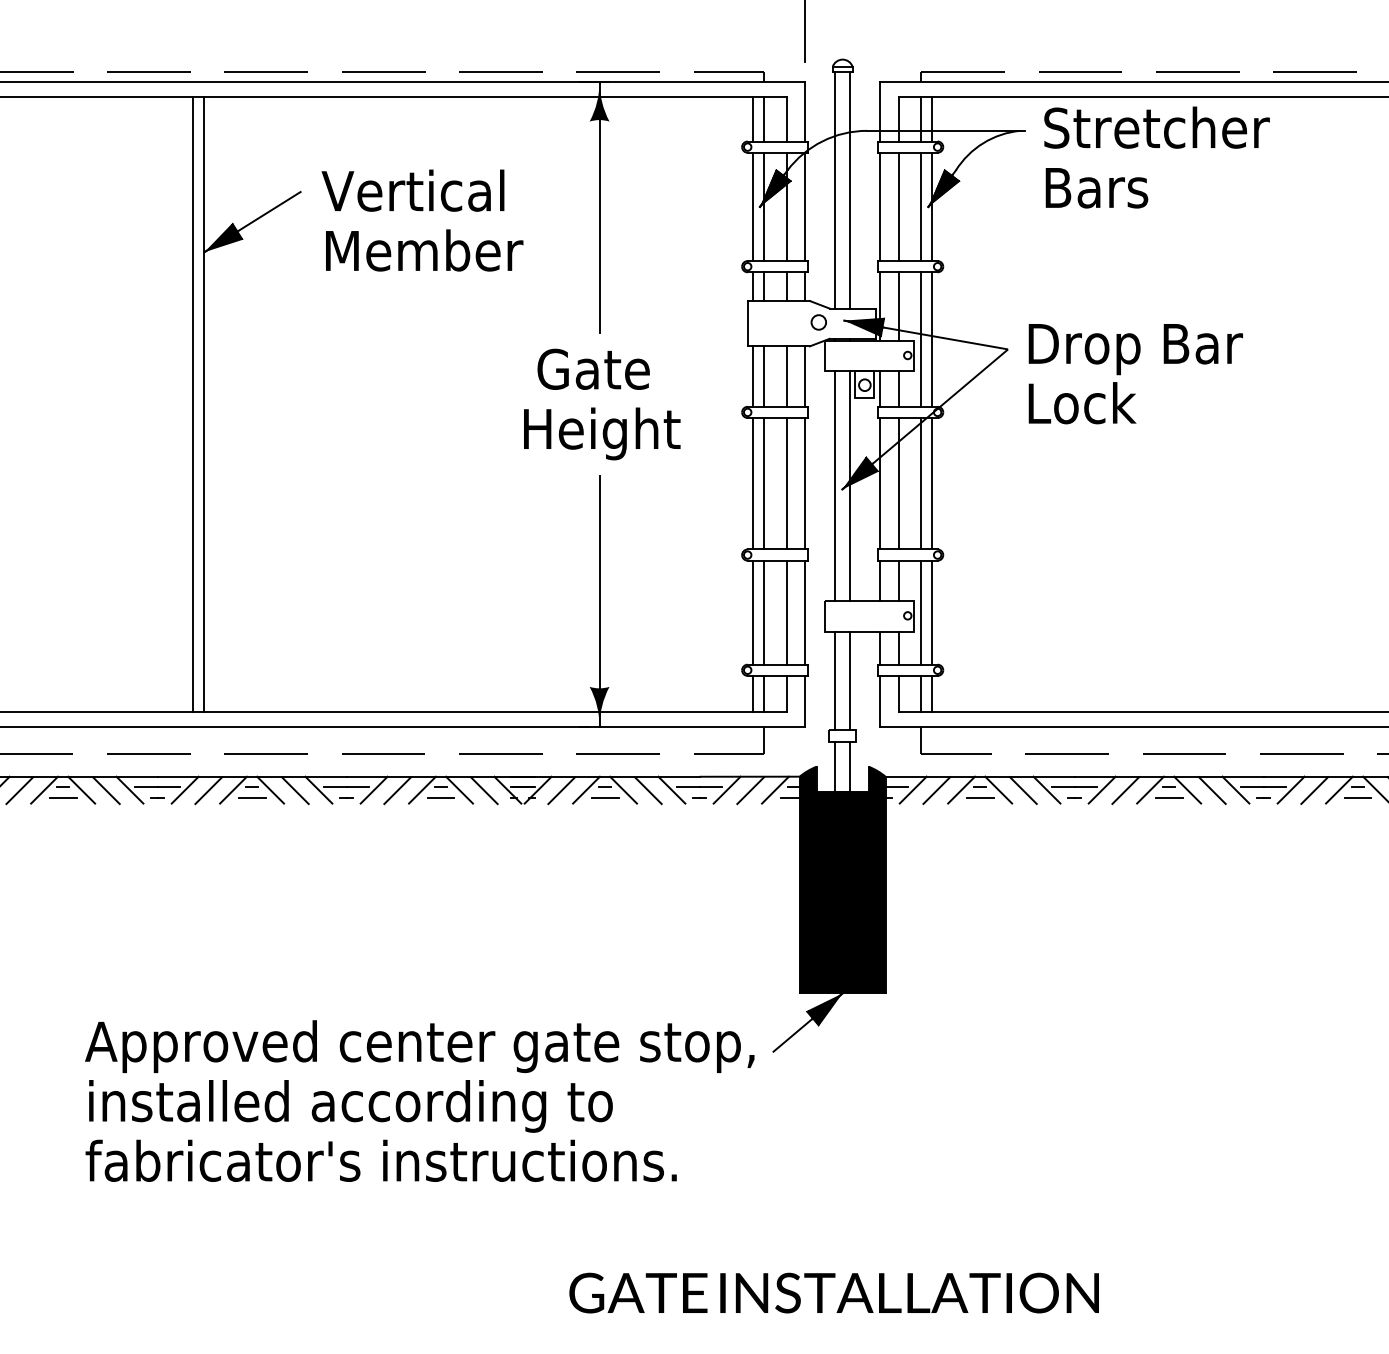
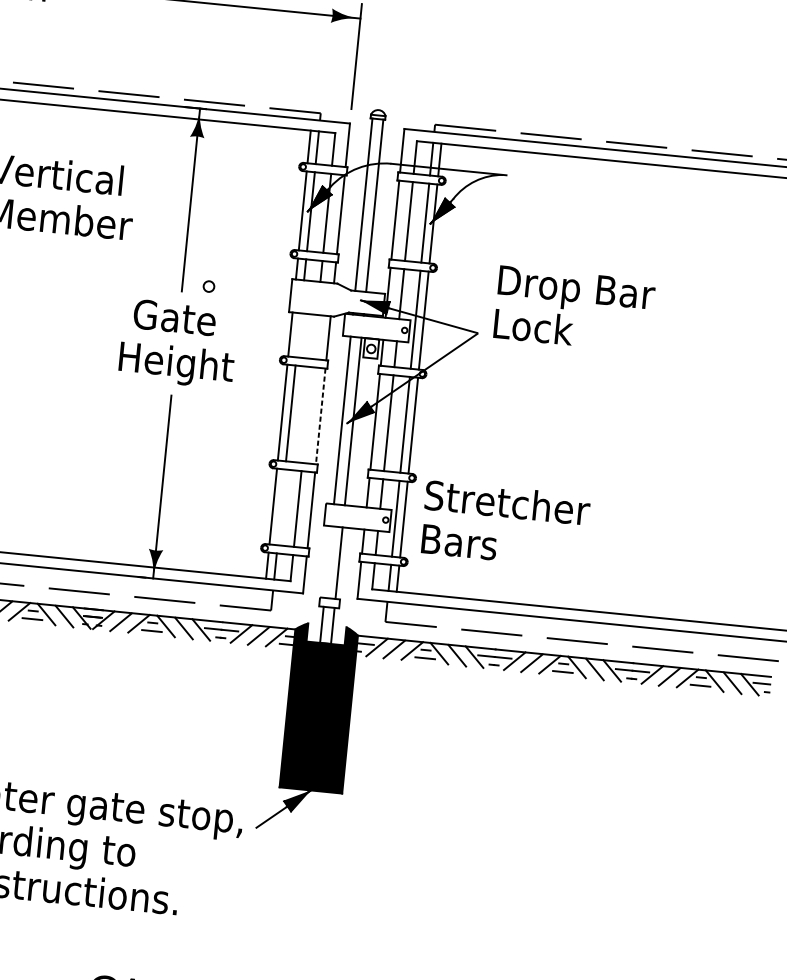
text: (1156, 157) -> (505, 524), moved
circle: (818, 322) -> (208, 286), moved
text: (1135, 374) -> (574, 309), moved
line: (764, 376) -> (298, 335), removed
line: (786, 376) -> (314, 336), removed
line: (786, 483) -> (307, 414), removed
line: (805, 483) -> (320, 416), solid -> dashed
line: (764, 612) -> (281, 507), removed
line: (835, 680) -> (328, 561), removed

